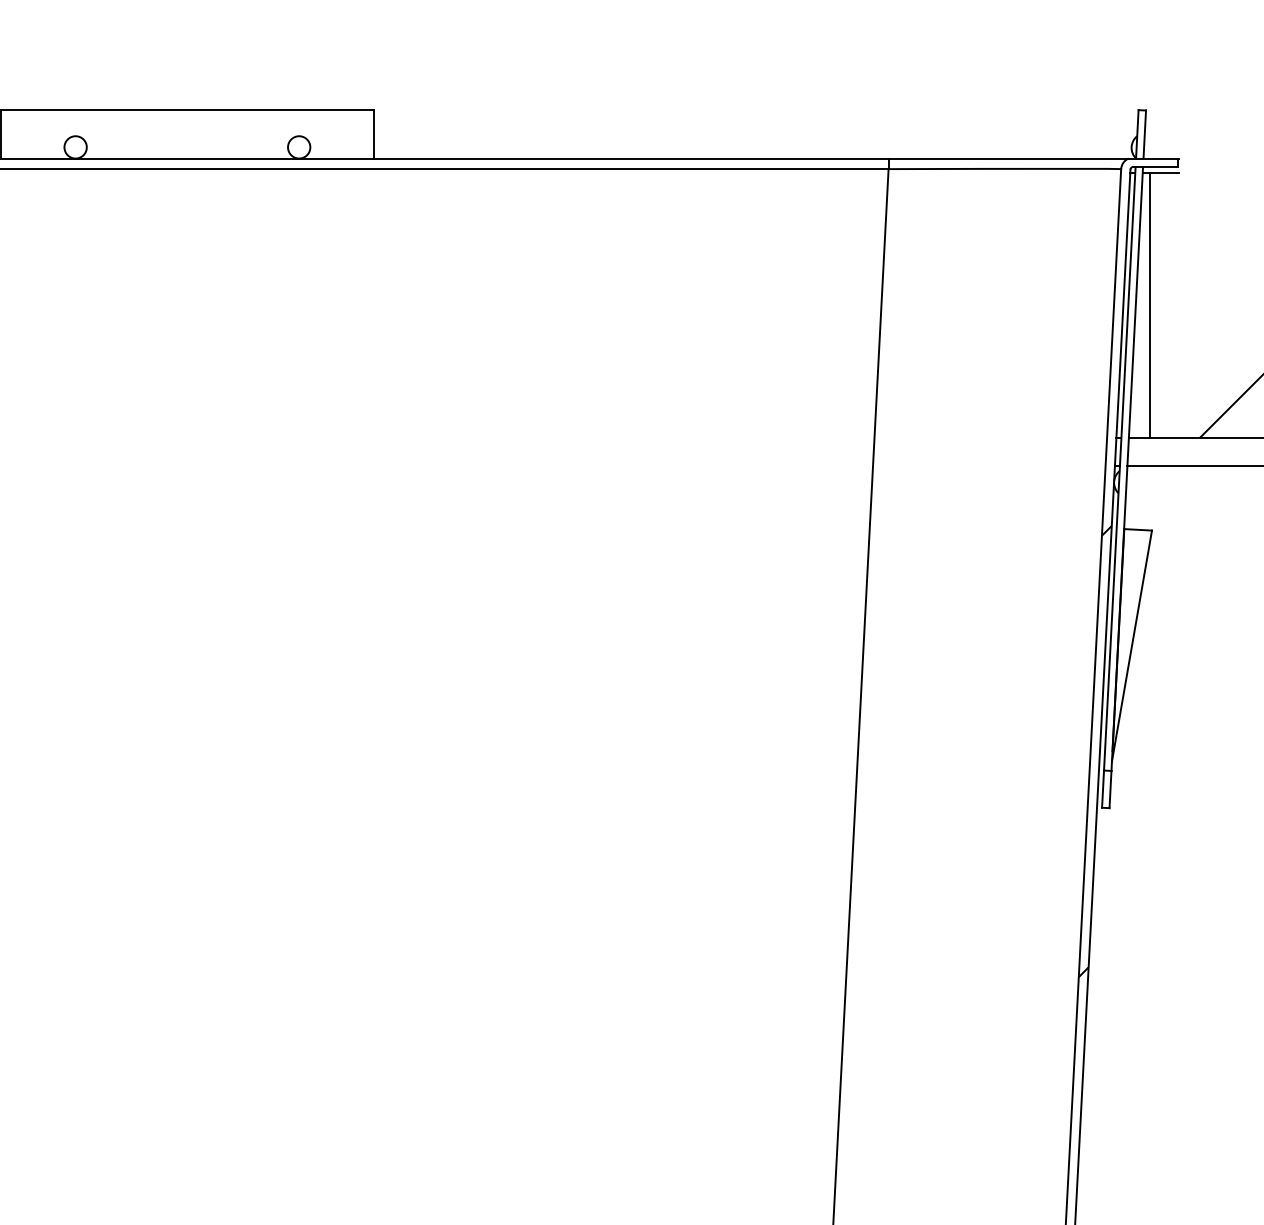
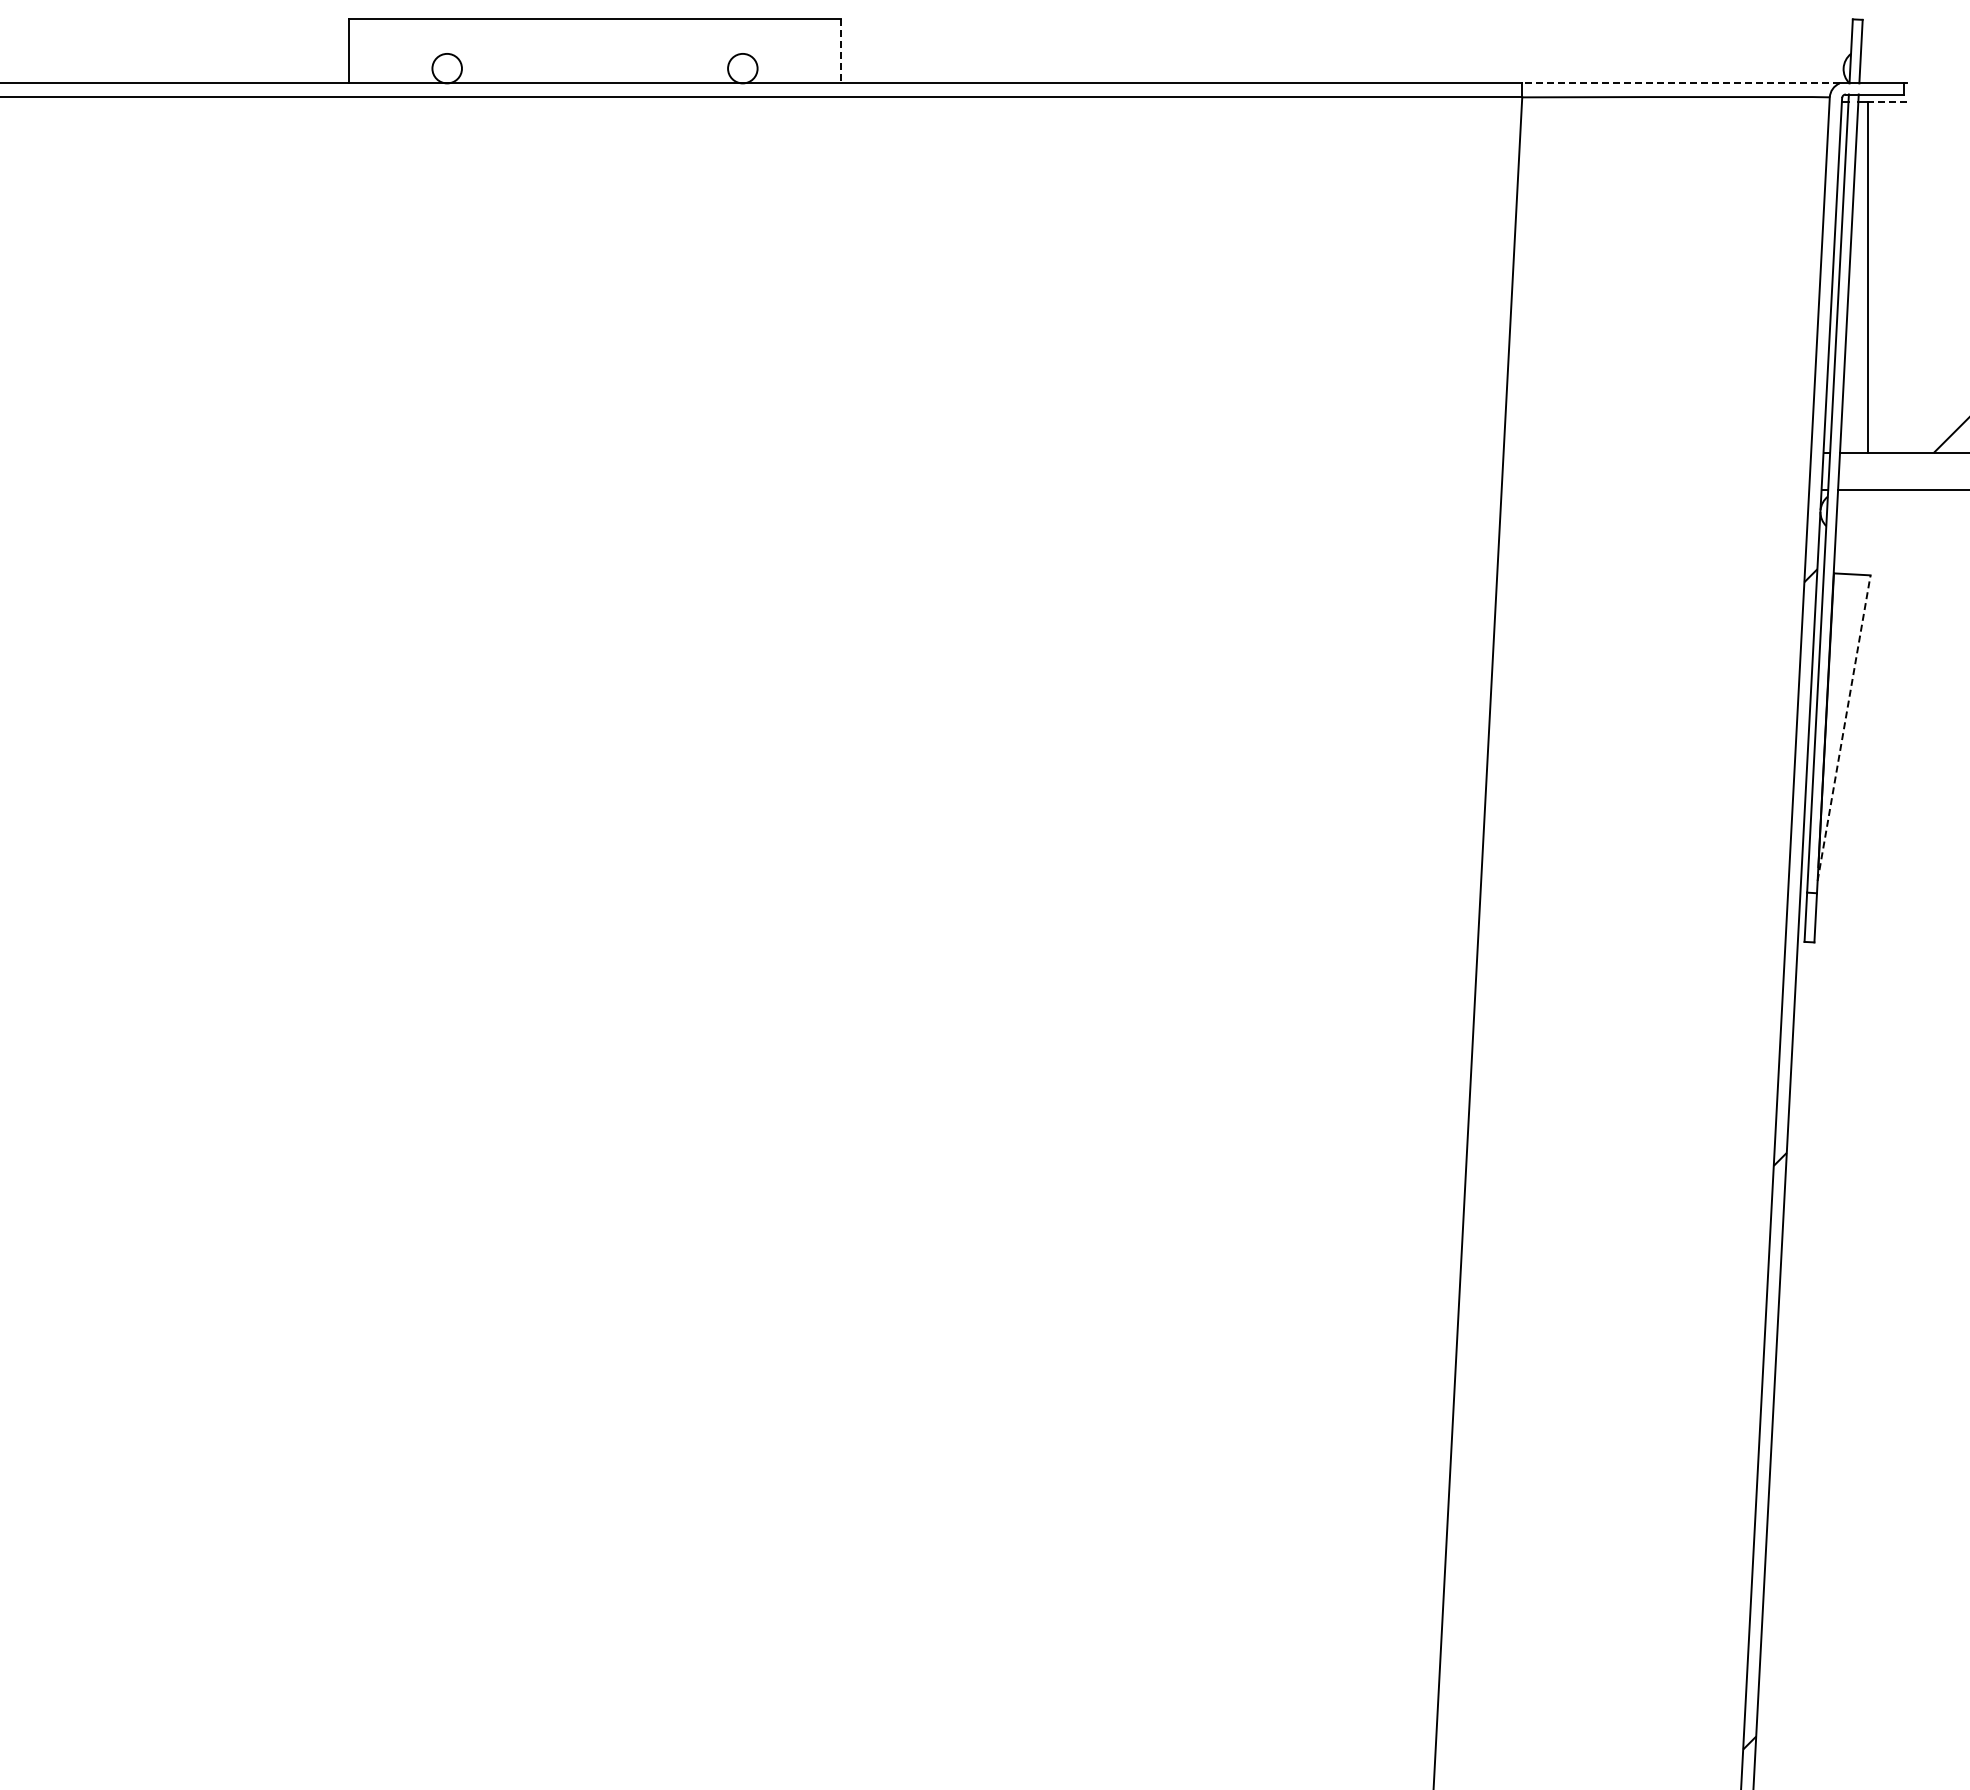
line: (373, 134) -> (841, 51), solid -> dashed
line: (1008, 158) -> (1680, 83), solid -> dashed
line: (1164, 172) -> (1887, 101), solid -> dashed
line: (1132, 645) -> (1844, 727), solid -> dashed

